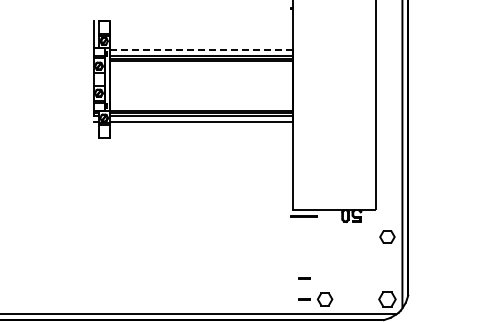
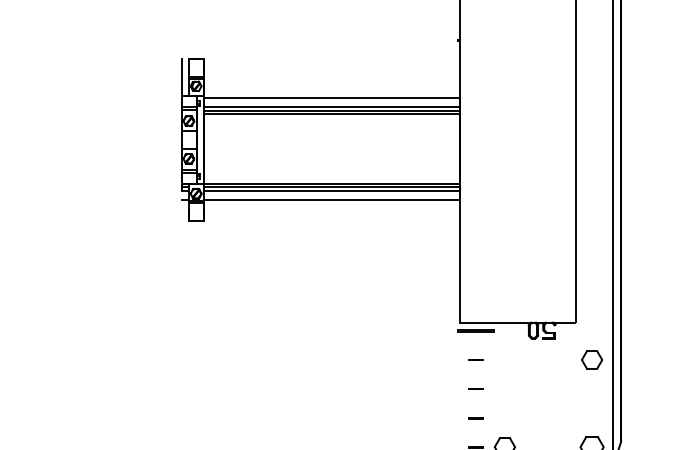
line: (201, 49) -> (332, 97), dashed -> solid
line: (304, 236) -> (476, 359), added
line: (304, 257) -> (476, 388), added

